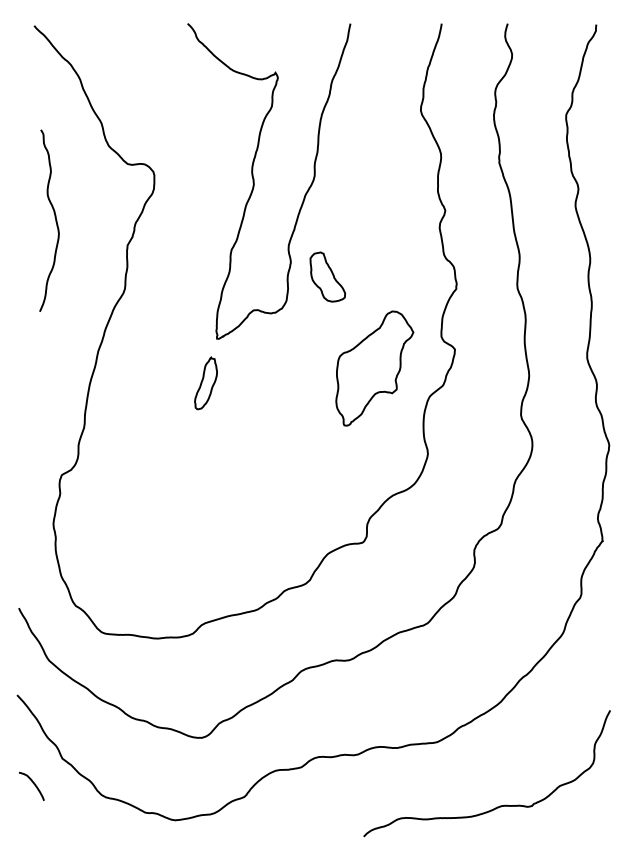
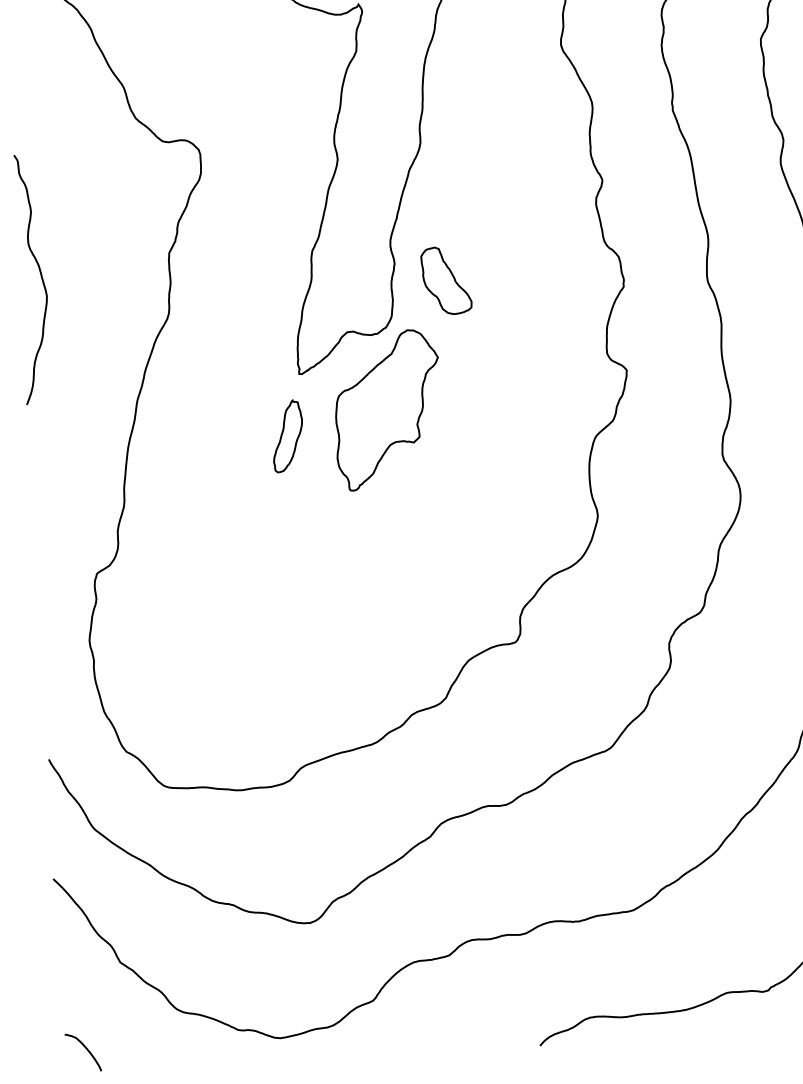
curve: (54, 217) -> (39, 274), moved
part: (374, 368) -> (387, 409), moved
curve: (32, 783) -> (84, 1048), moved

